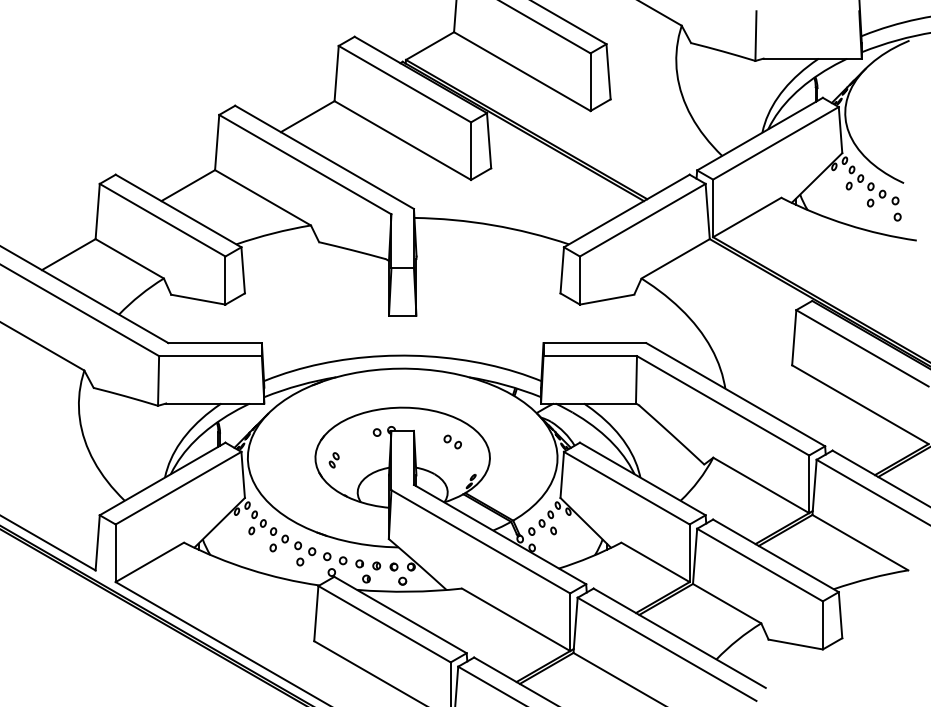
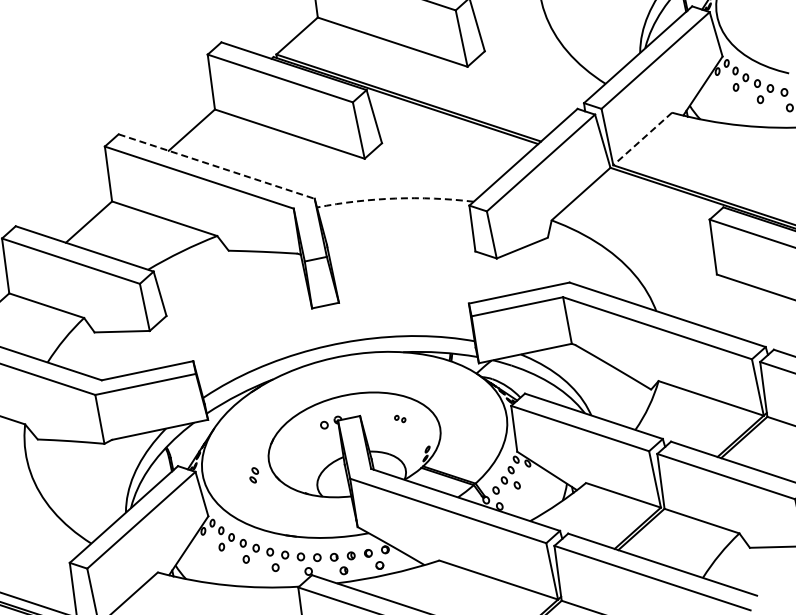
line: (325, 157) -> (217, 166), solid -> dashed
line: (746, 217) -> (641, 139), solid -> dashed
arc: (492, 225) -> (394, 198), solid -> dashed
part: (452, 441) -> (399, 418), size x0.6
part: (333, 460) -> (253, 475), moved

